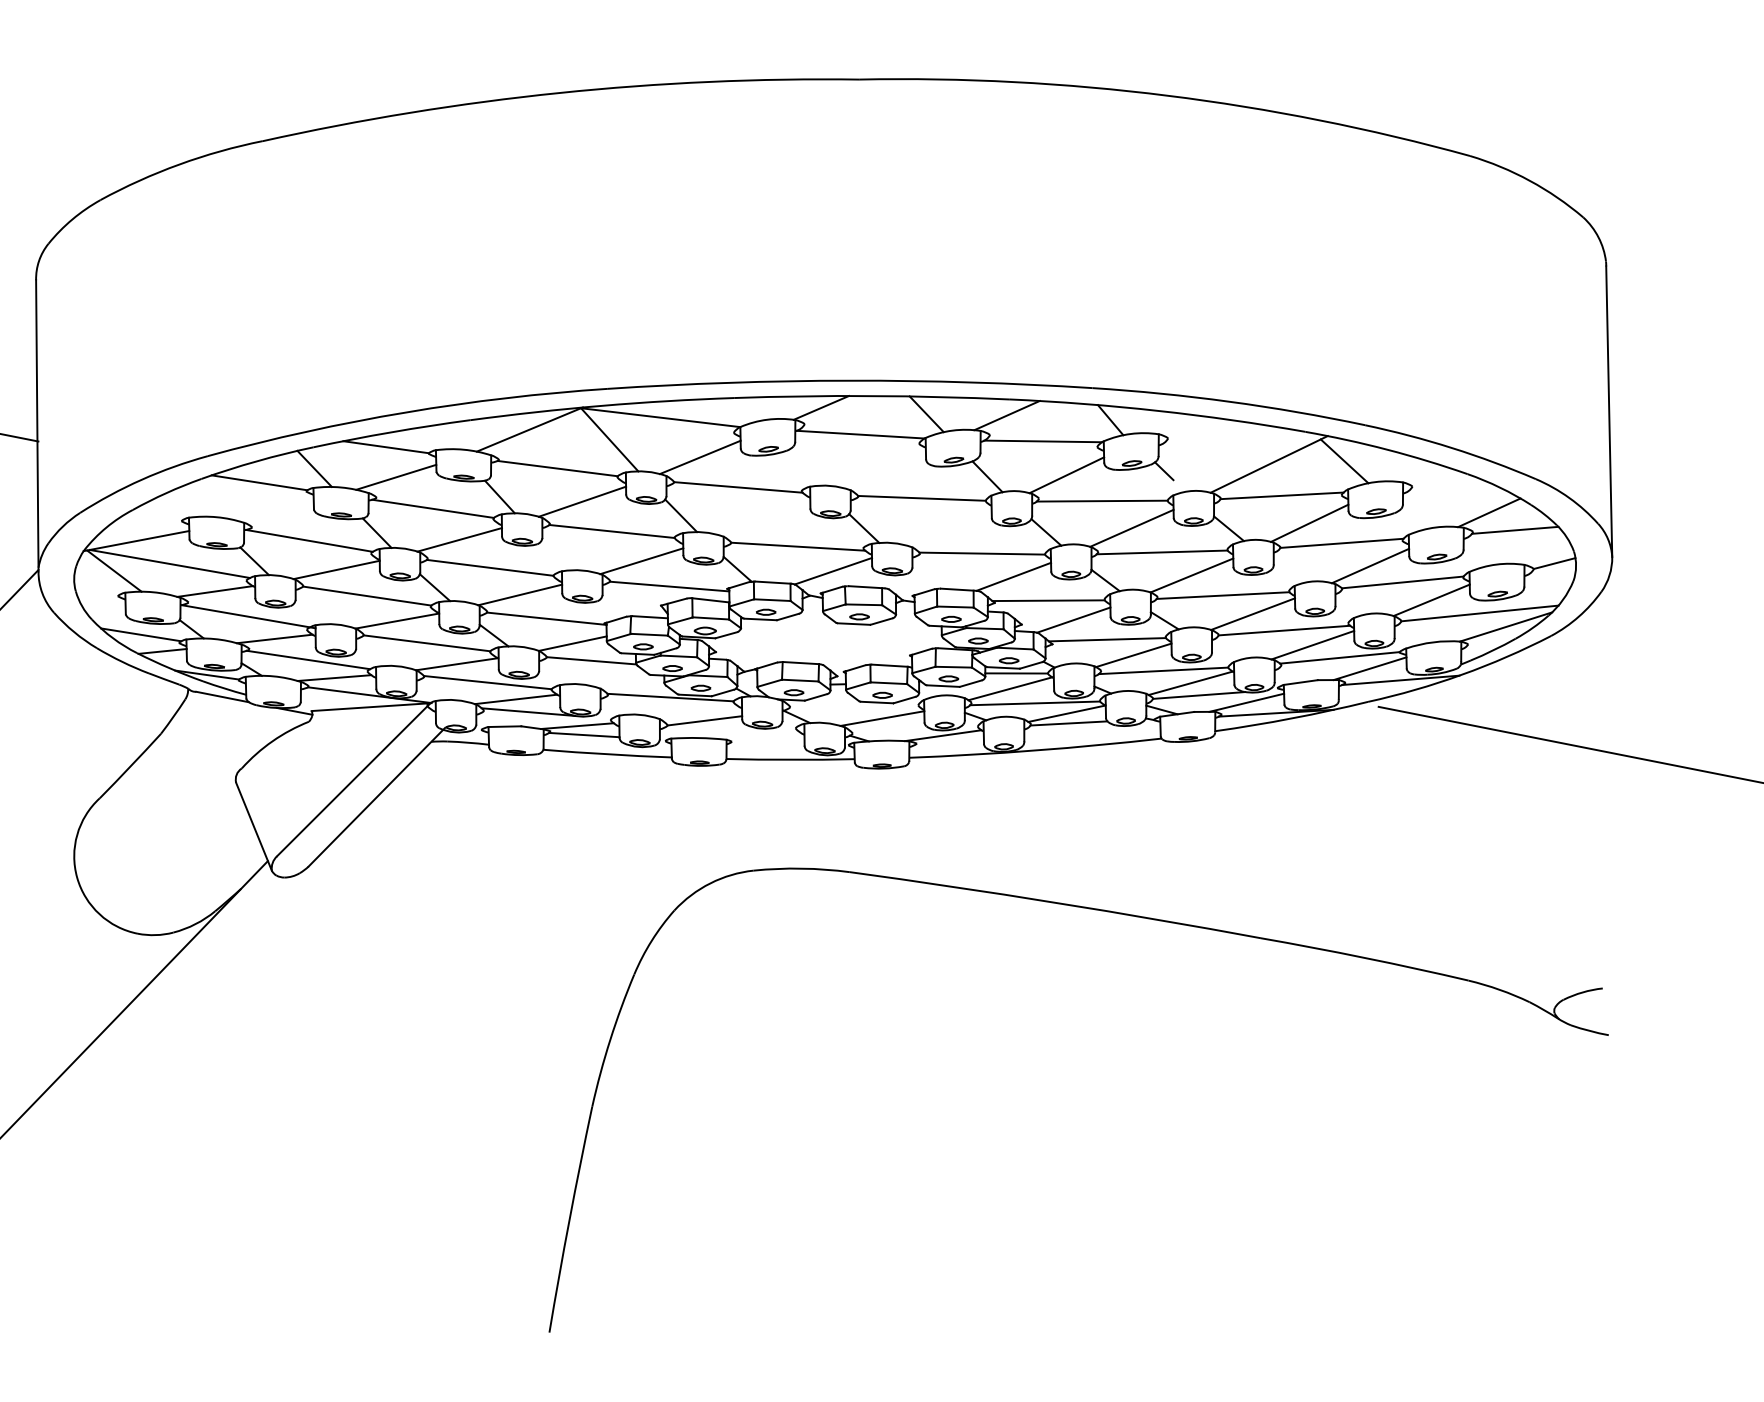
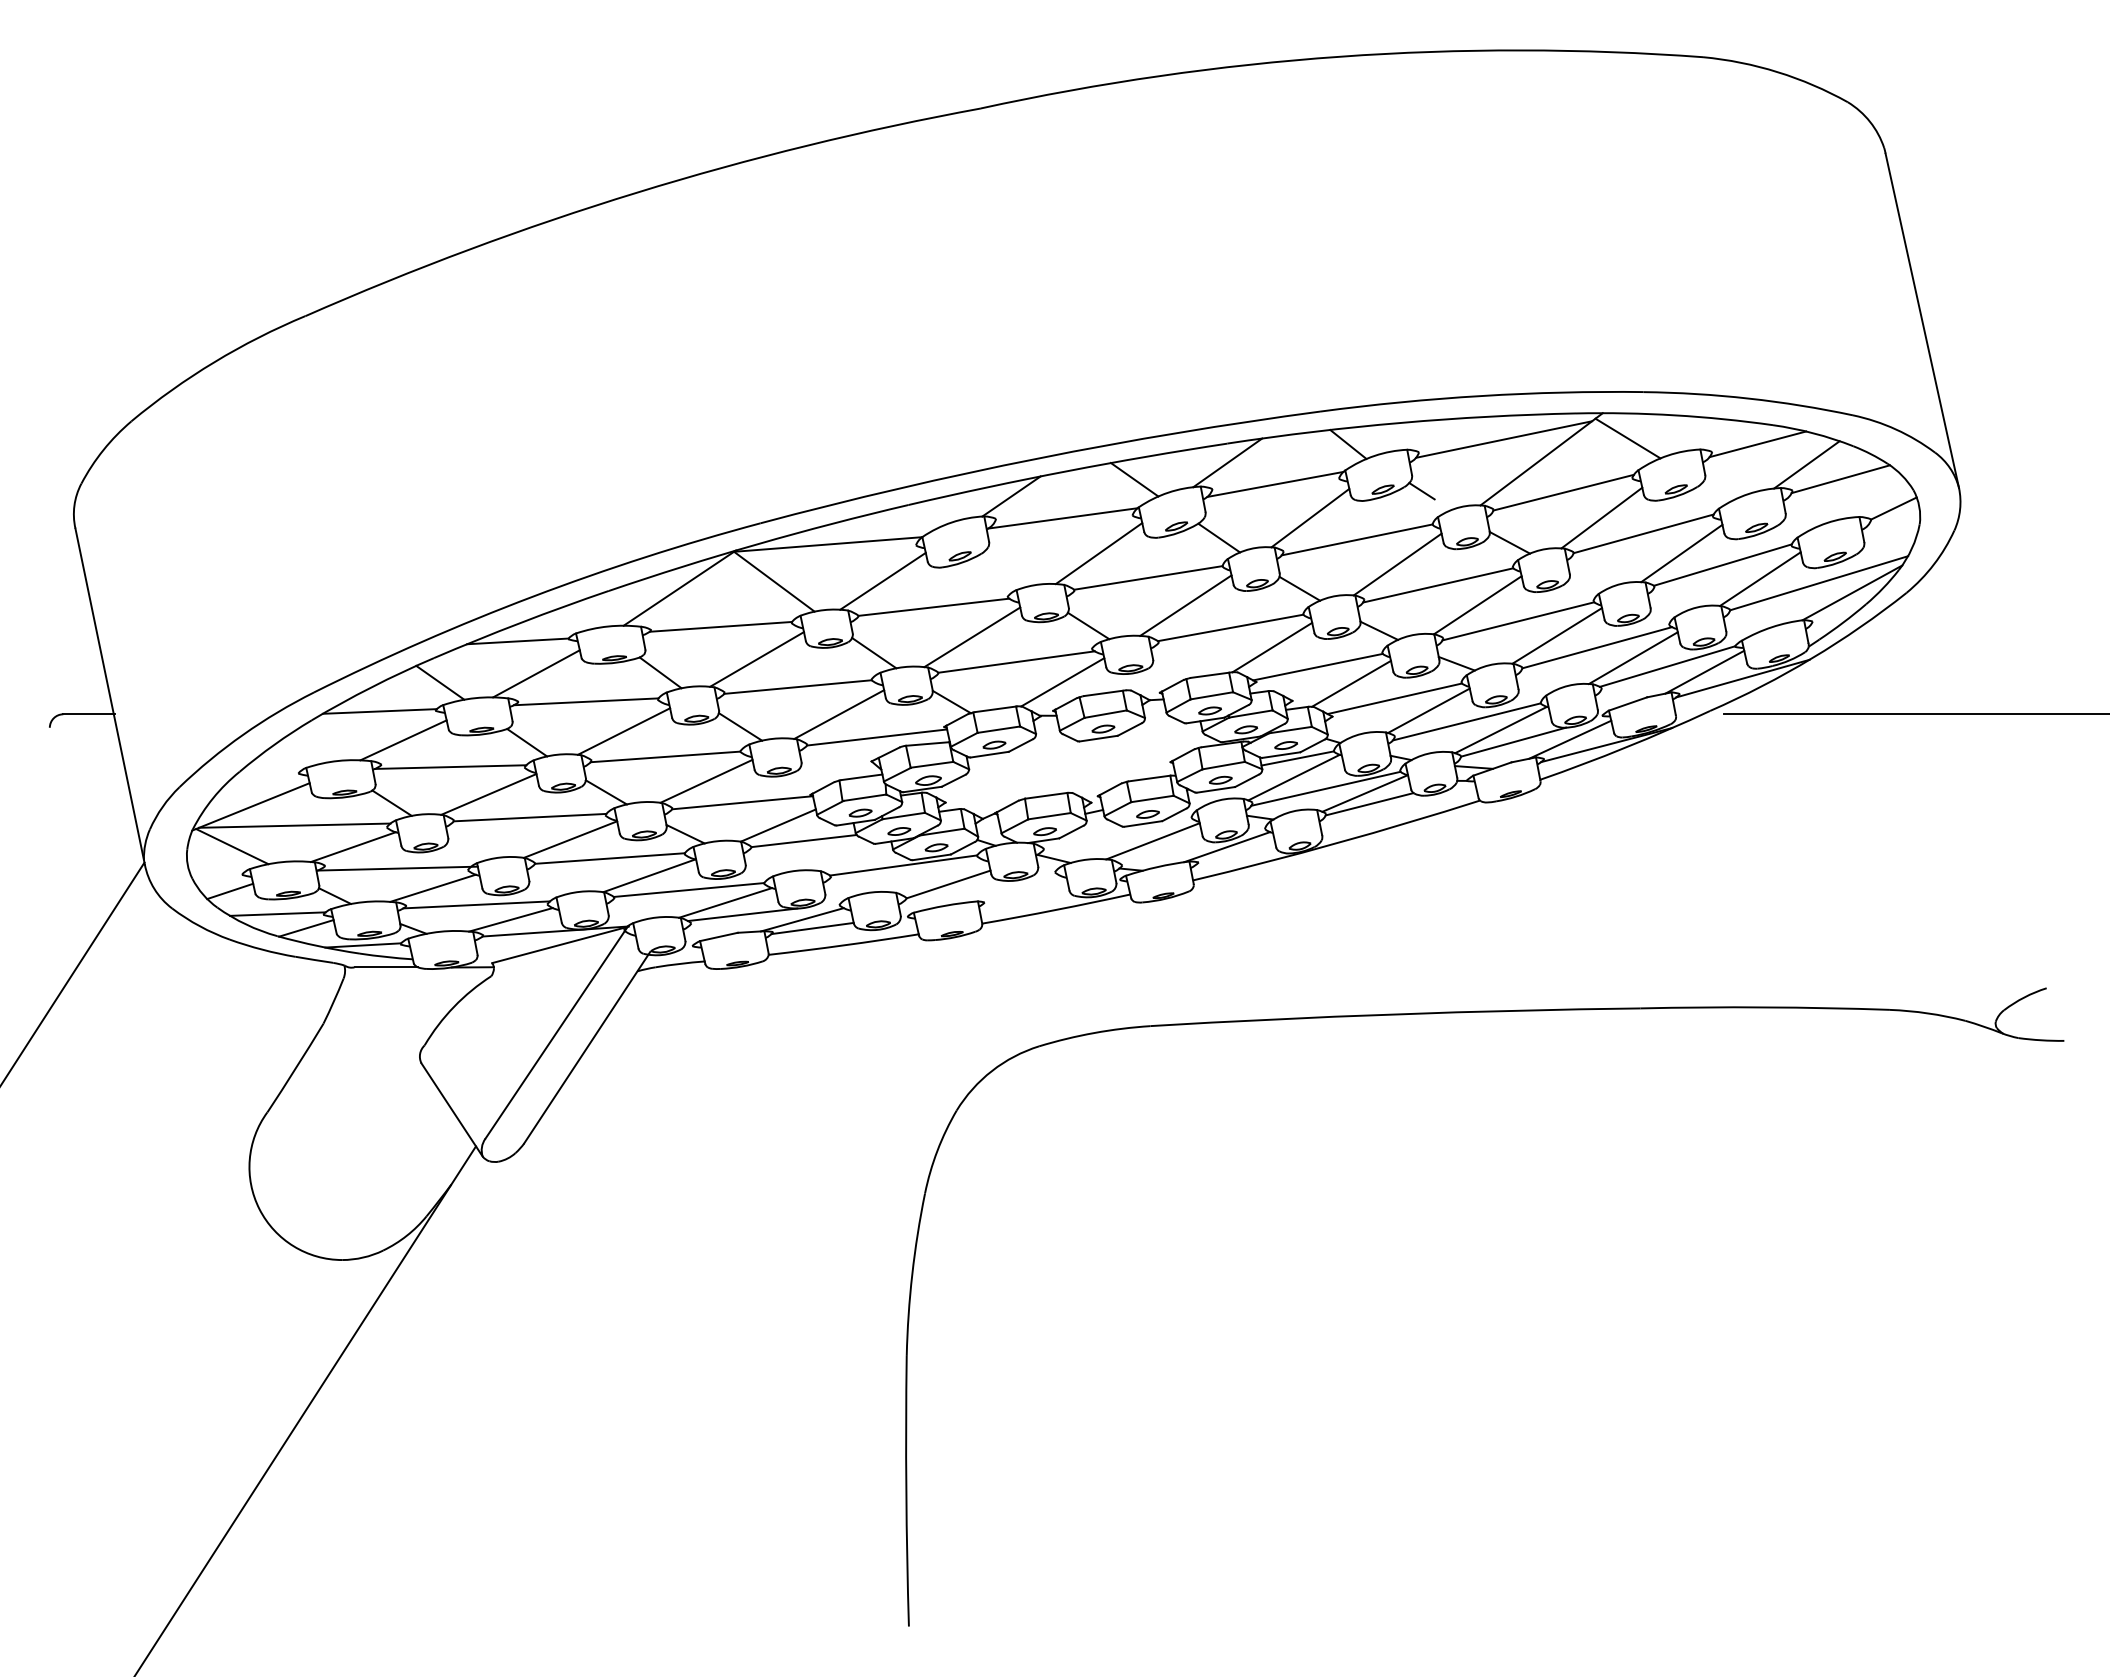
line: (1241, 441) -> (1504, 439), added
line: (884, 469) -> (1098, 553), added
line: (1451, 487) -> (1757, 444), added
line: (274, 510) -> (403, 740), added
line: (765, 518) -> (972, 637), added
line: (948, 527) -> (1185, 605), added
line: (557, 554) -> (740, 726), added
line: (105, 608) -> (230, 891), added

